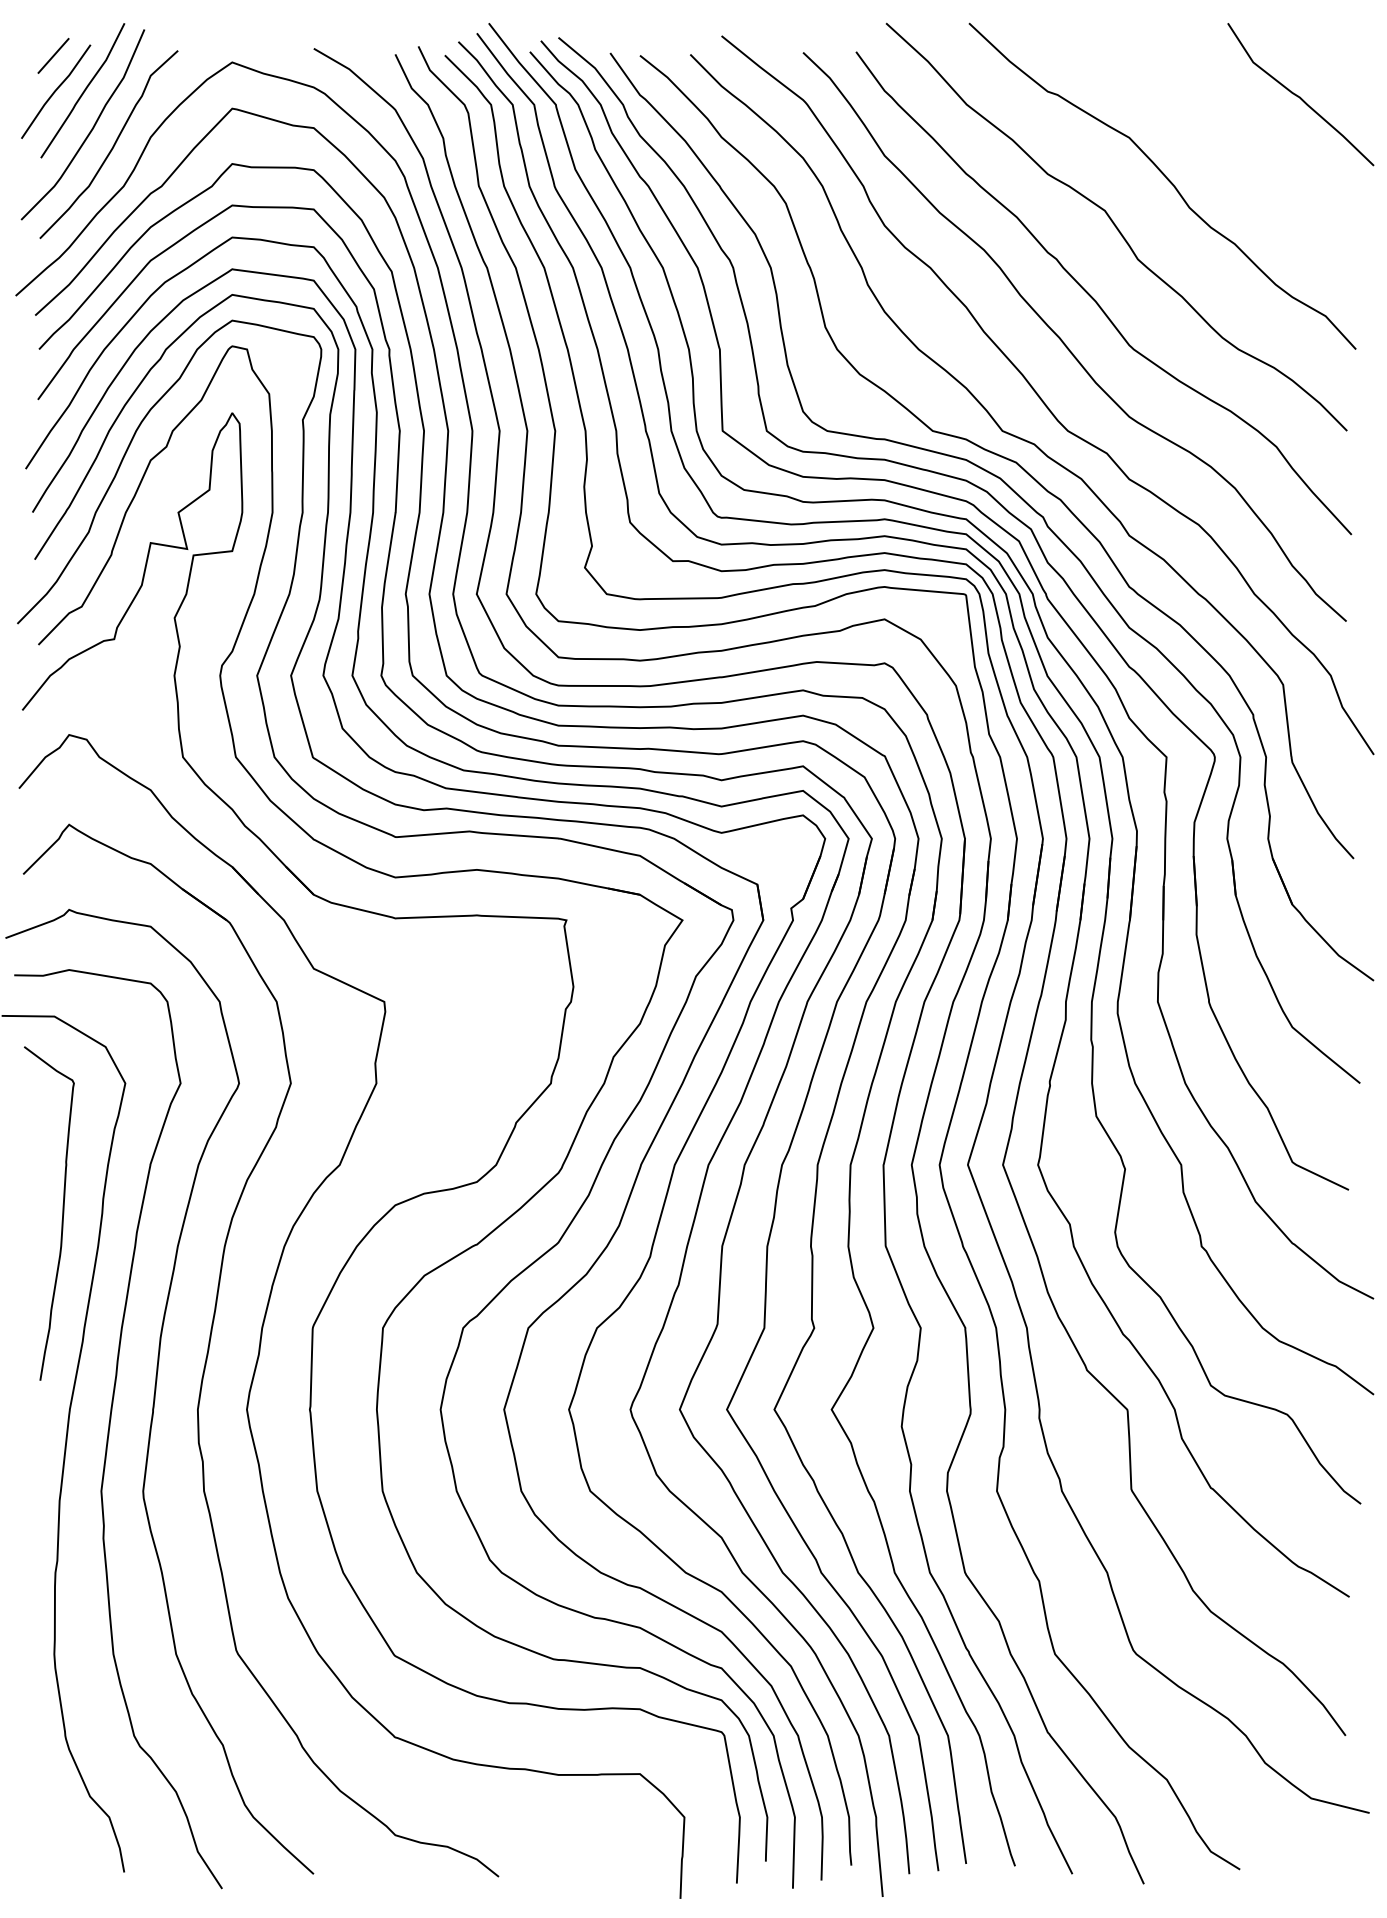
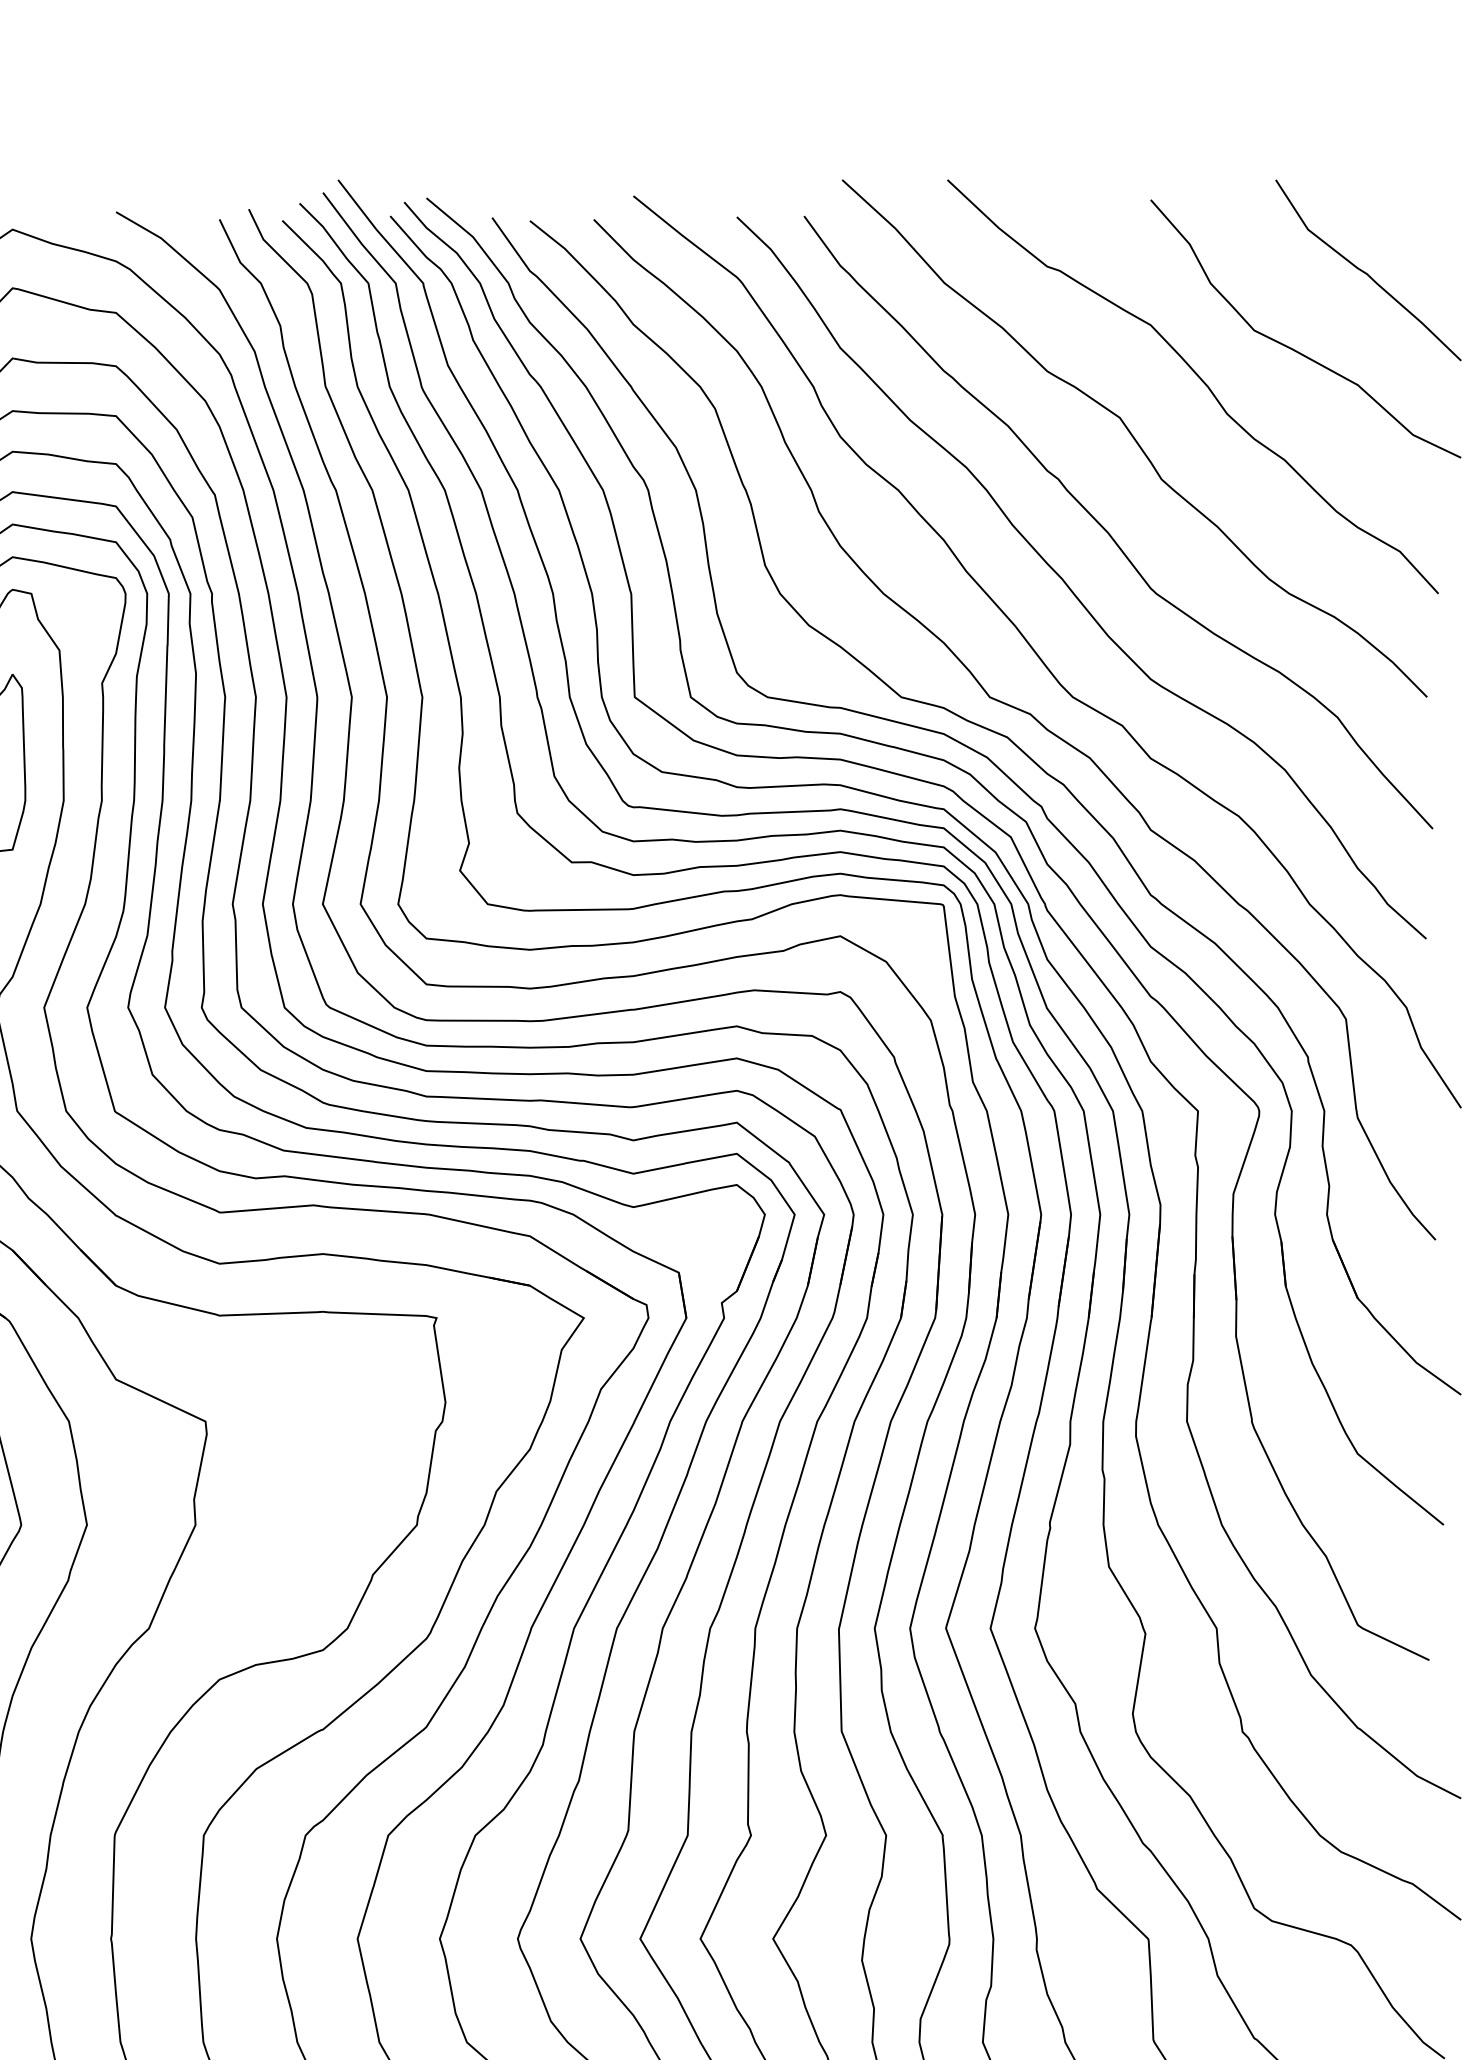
curve: (1242, 156) -> (1294, 348), added

